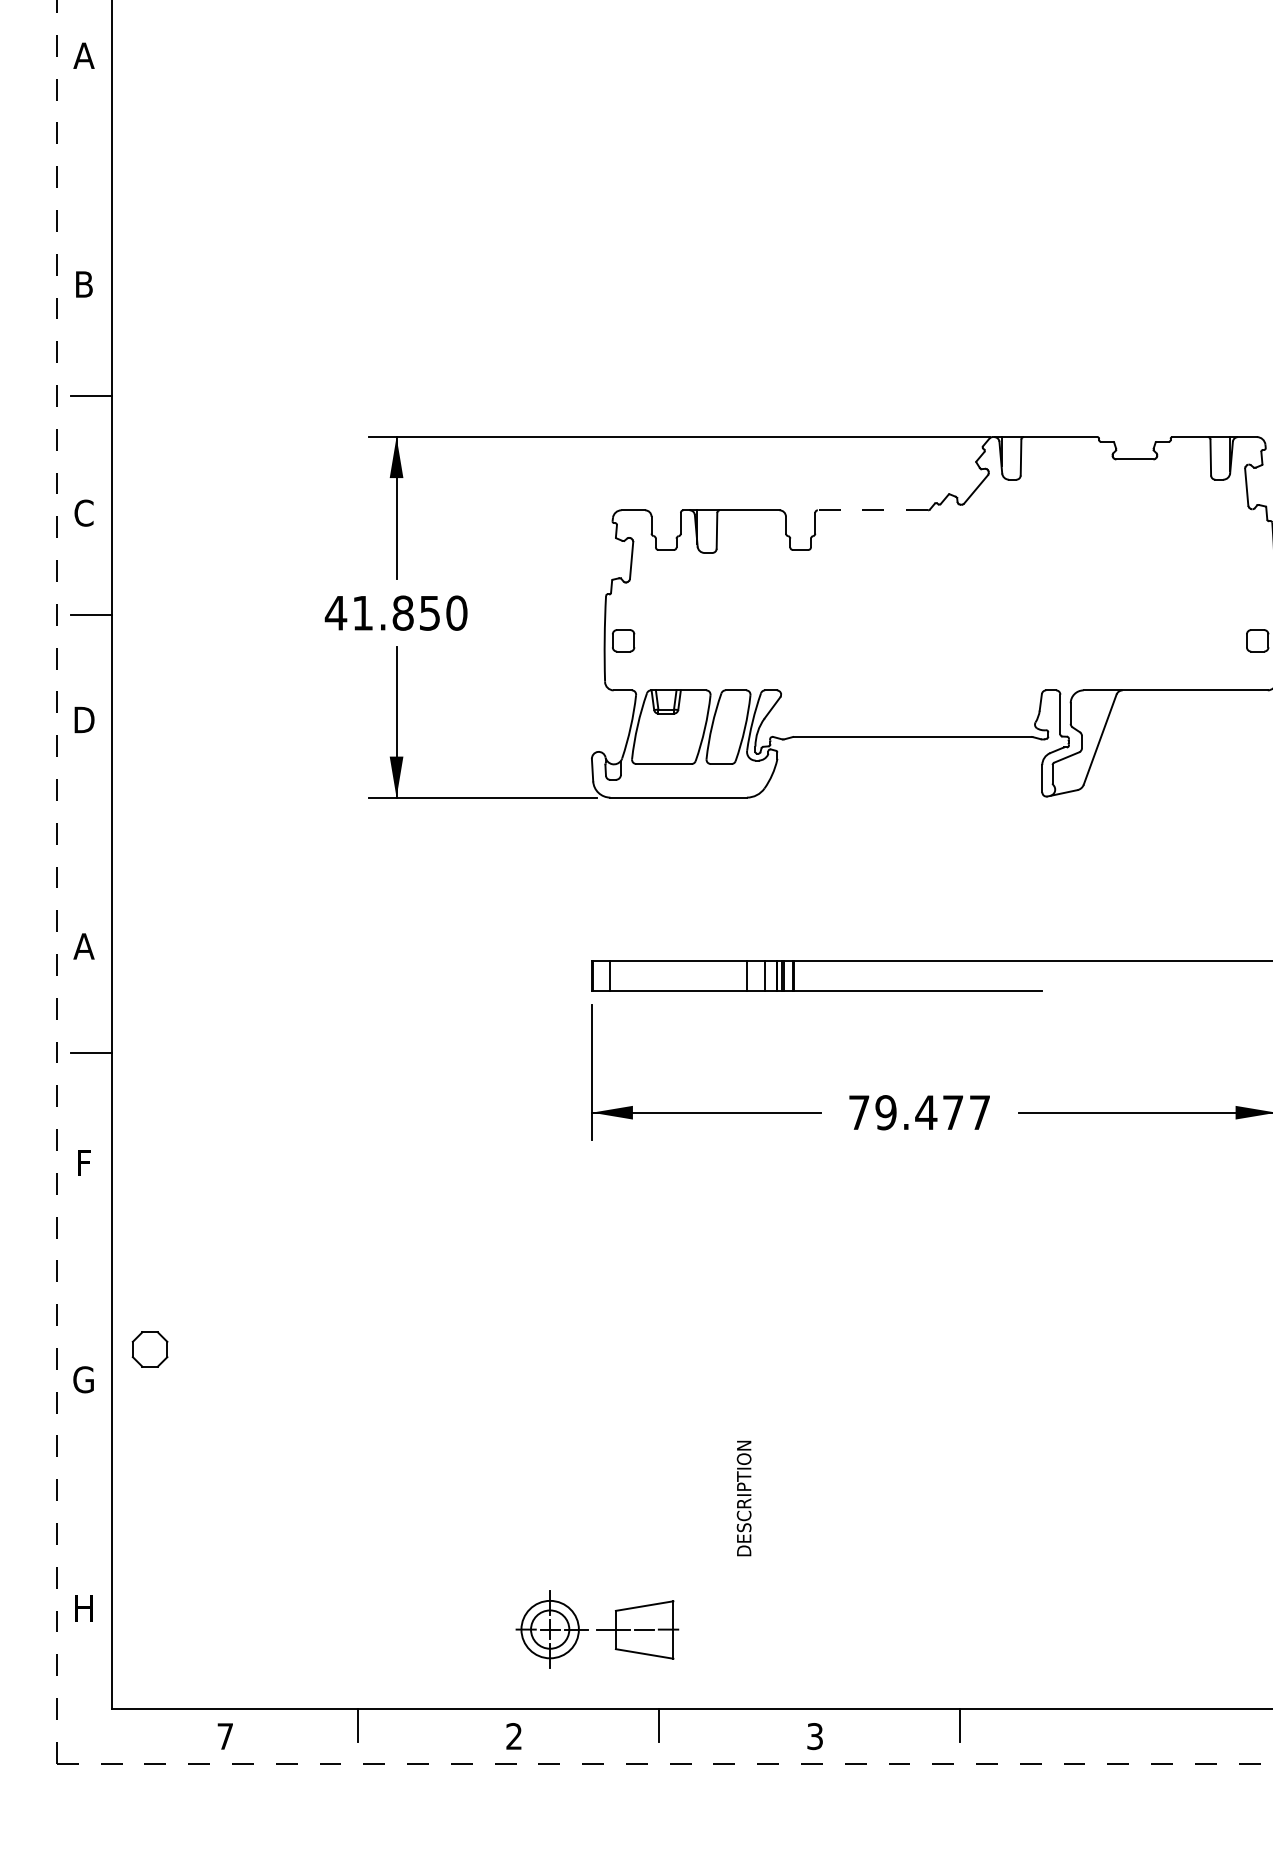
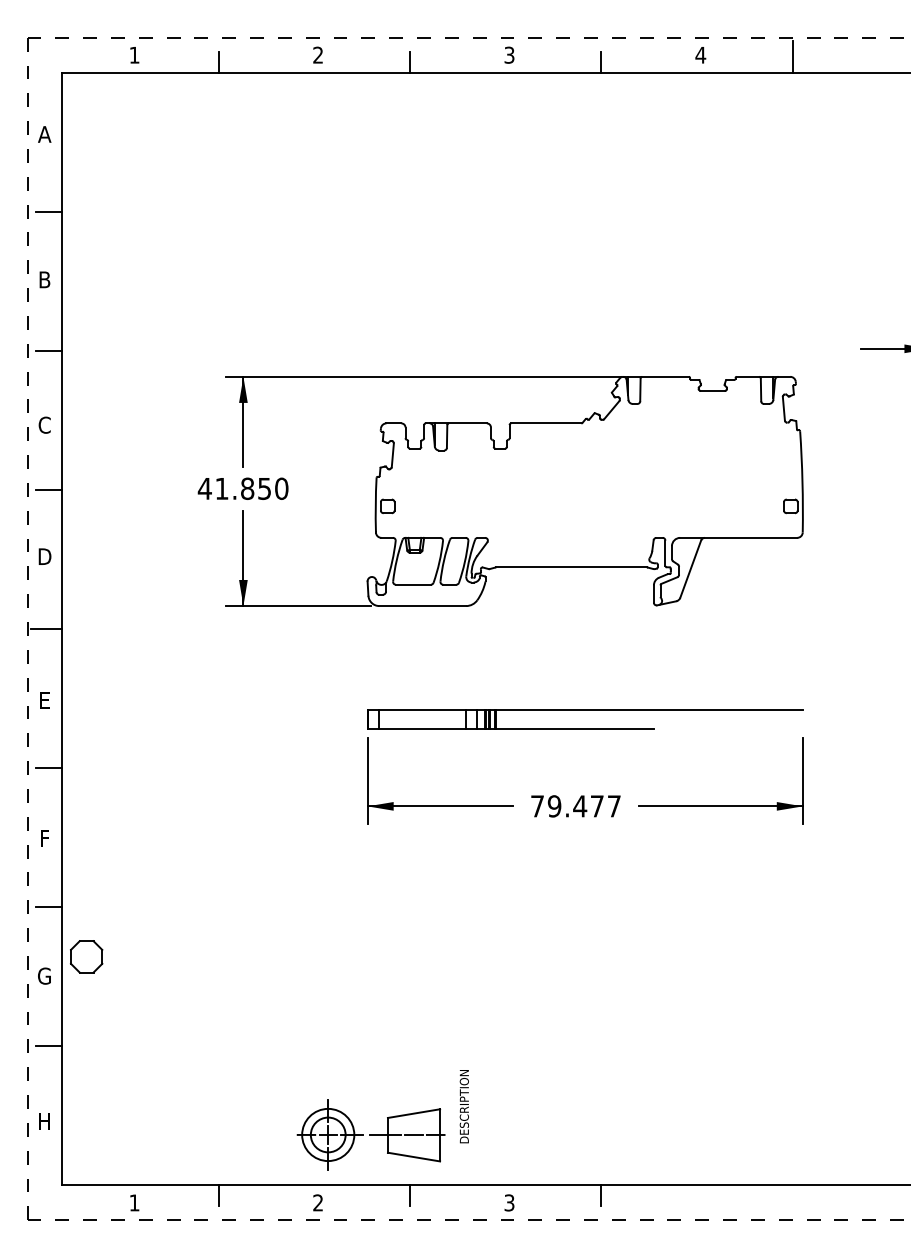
line: (91, 176) -> (49, 211), added
line: (871, 510) -> (545, 423), dashed -> solid
line: (85, 834) -> (45, 629), added
text: (83, 946) -> (44, 700), A -> E
line: (91, 1271) -> (49, 907), added
part: (149, 1348) -> (86, 956), size x1.43
line: (91, 1490) -> (49, 1046), added
text: (742, 1498) -> (463, 1106), moved
part: (596, 1628) -> (370, 1134), size x1.43
text: (225, 1735) -> (134, 1202), 7 -> 1

